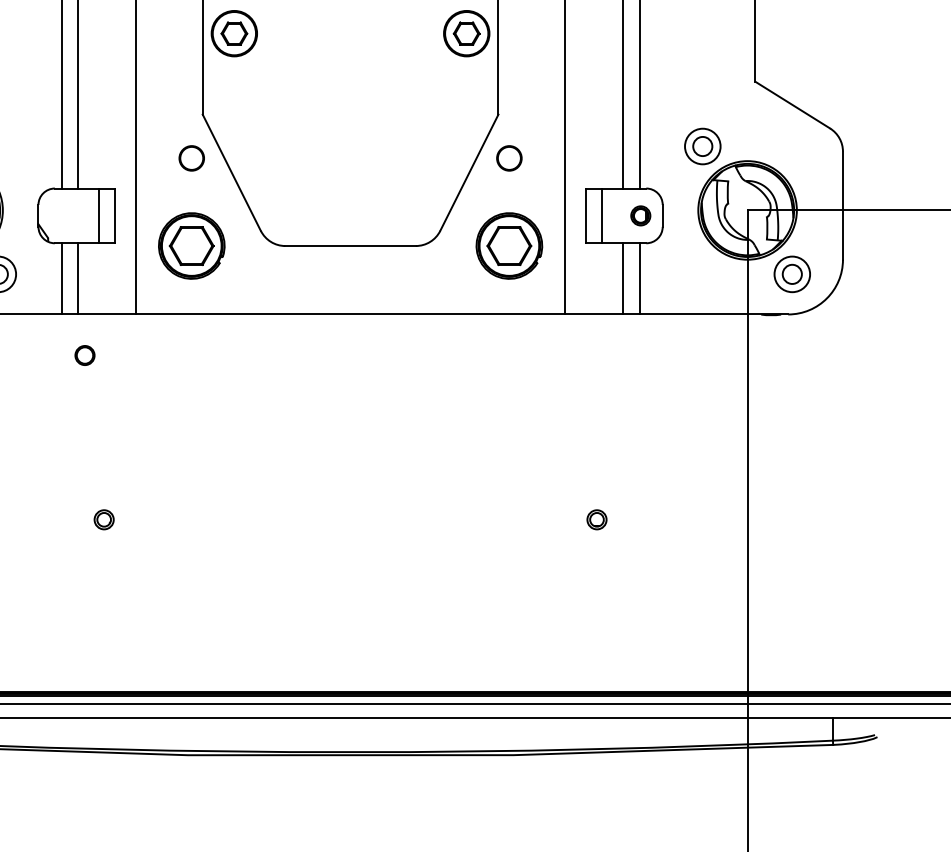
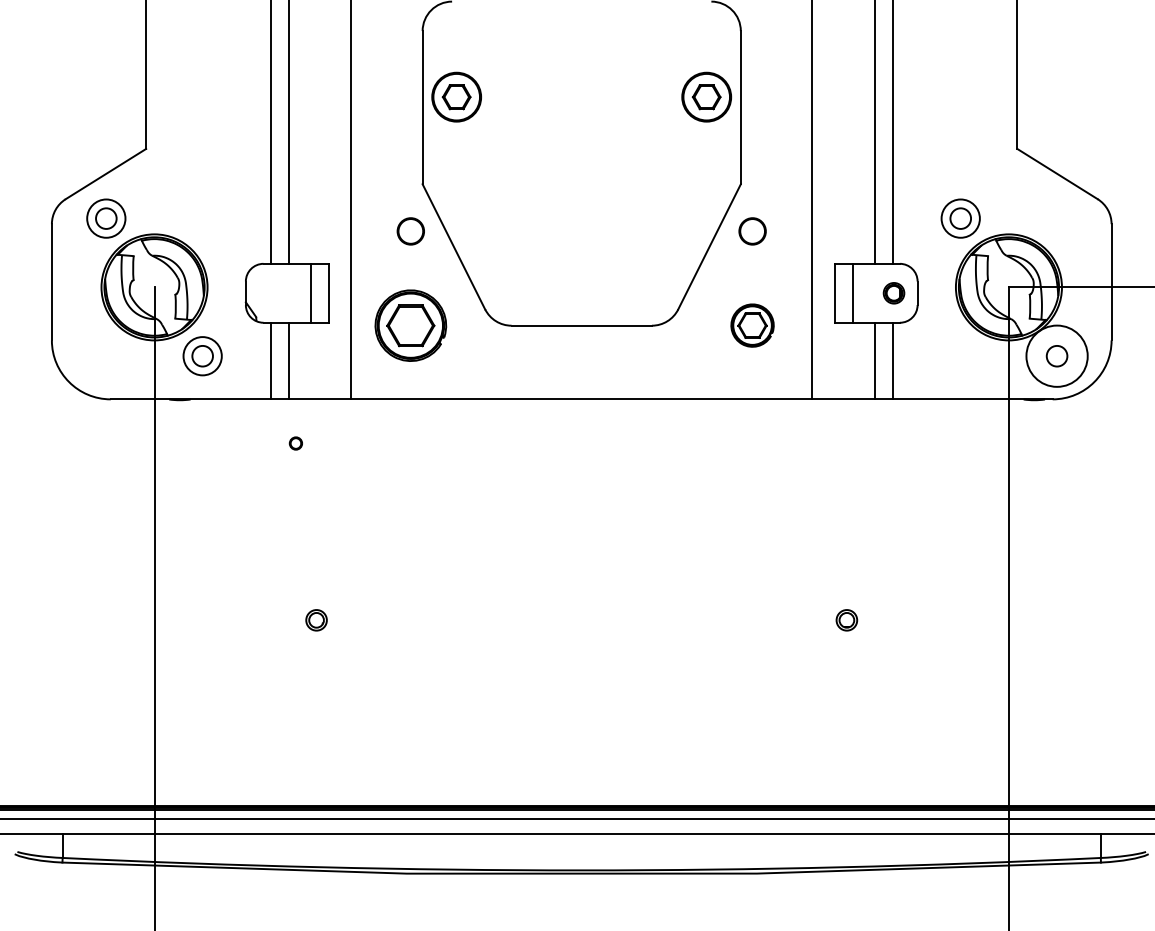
part: (509, 245) -> (752, 325), size x0.6
circle: (791, 274) -> (1056, 356), size x1.6
part: (84, 355) -> (295, 443), size x0.6

